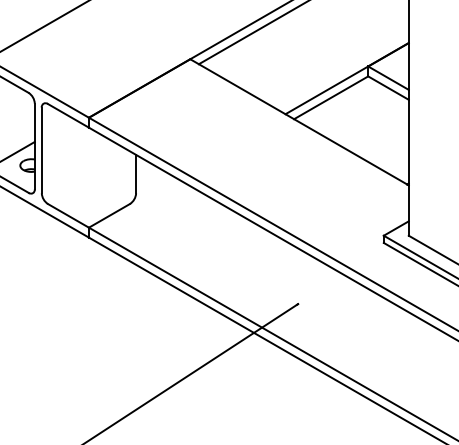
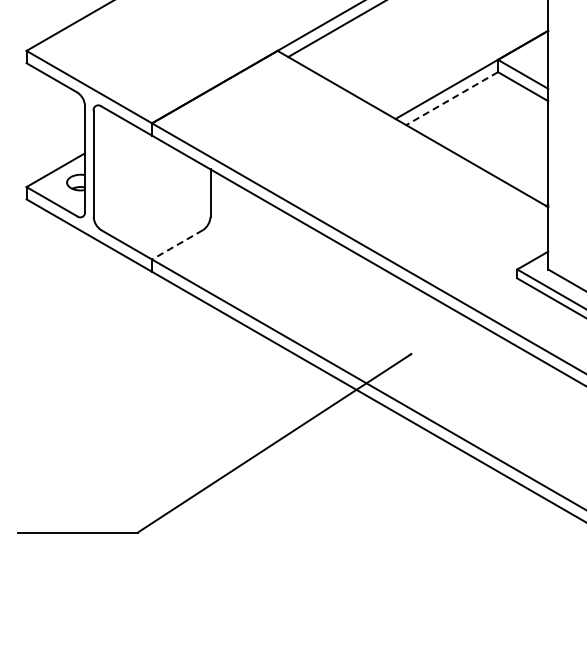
line: (331, 97) -> (452, 98), solid -> dashed
line: (109, 216) -> (177, 245), solid -> dashed

